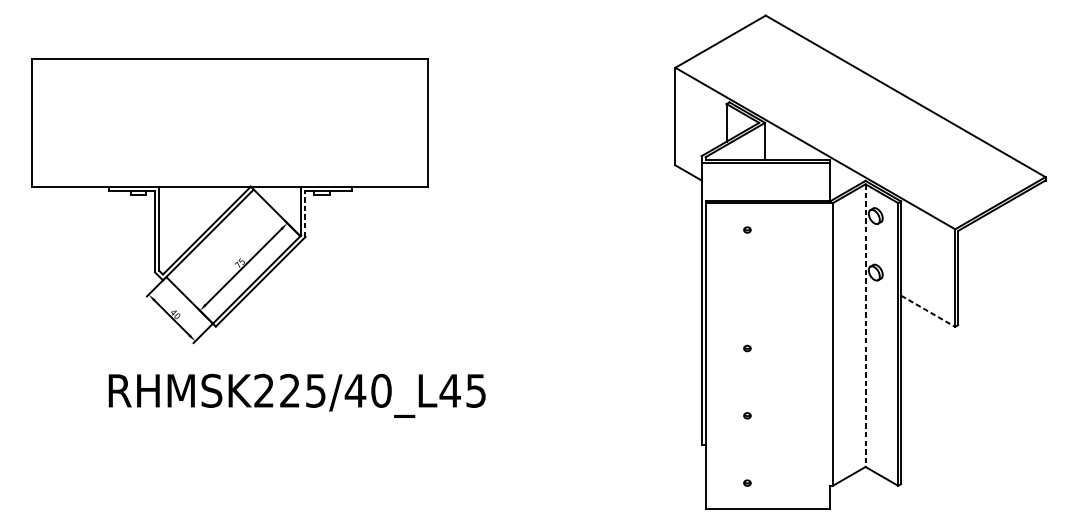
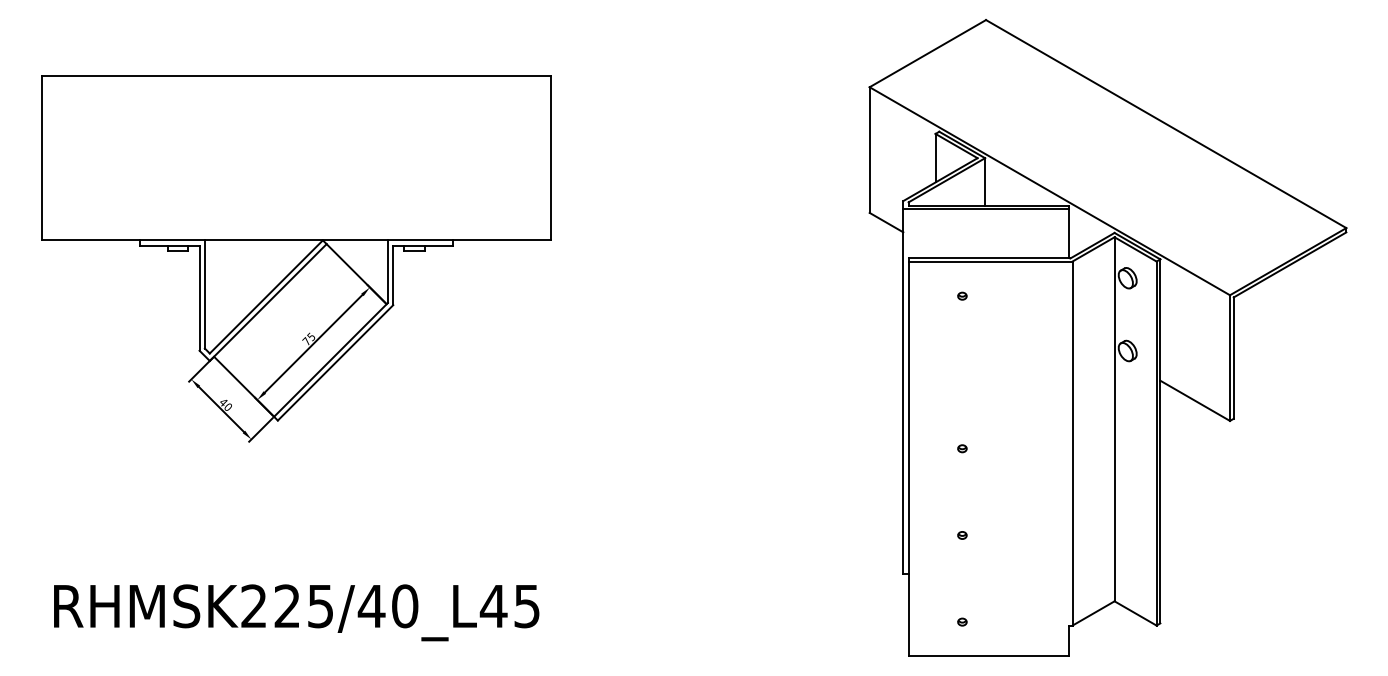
line: (305, 213) -> (393, 275), dashed -> solid
line: (928, 311) -> (1195, 401), dashed -> solid
line: (865, 325) -> (1114, 419), dashed -> solid
text: (297, 395) -> (296, 612), moved

